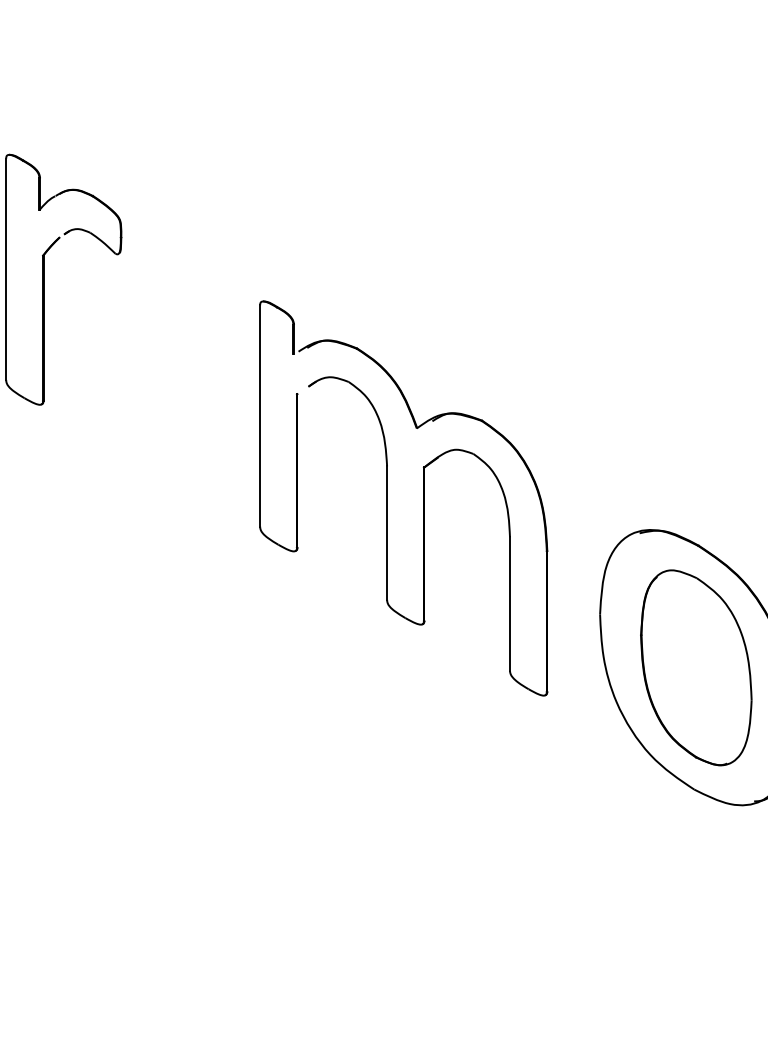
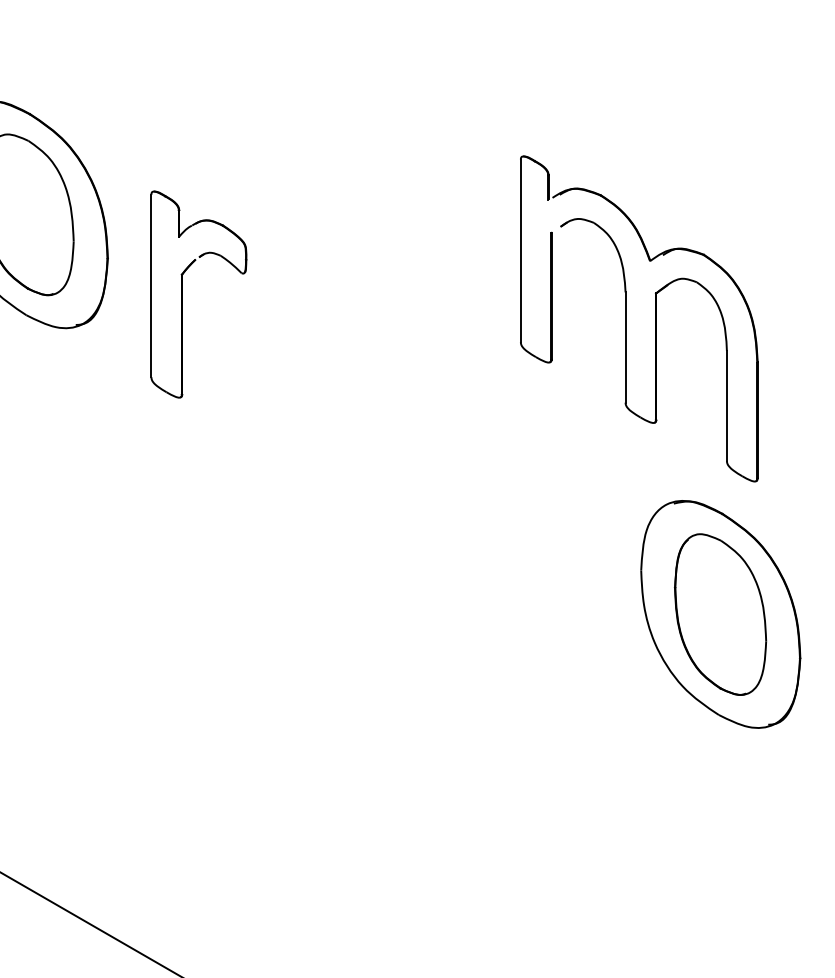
part: (388, 497) -> (626, 318), moved

